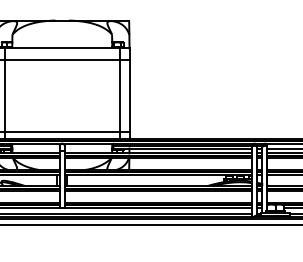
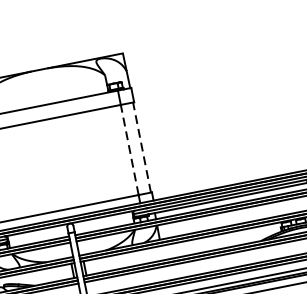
line: (119, 95) -> (129, 149), solid -> dashed
line: (129, 95) -> (141, 146), solid -> dashed

